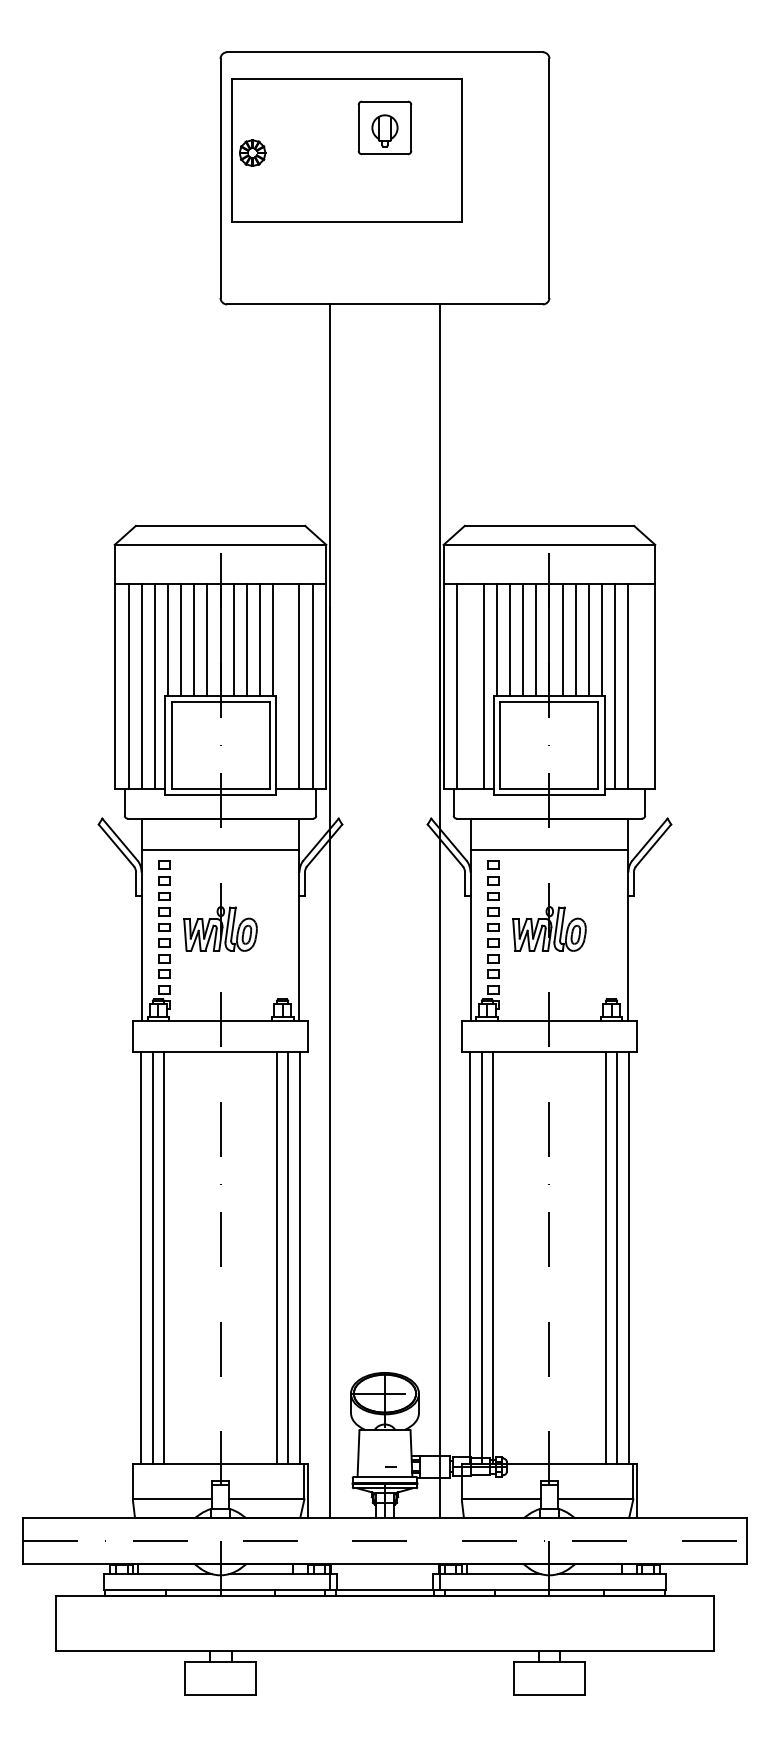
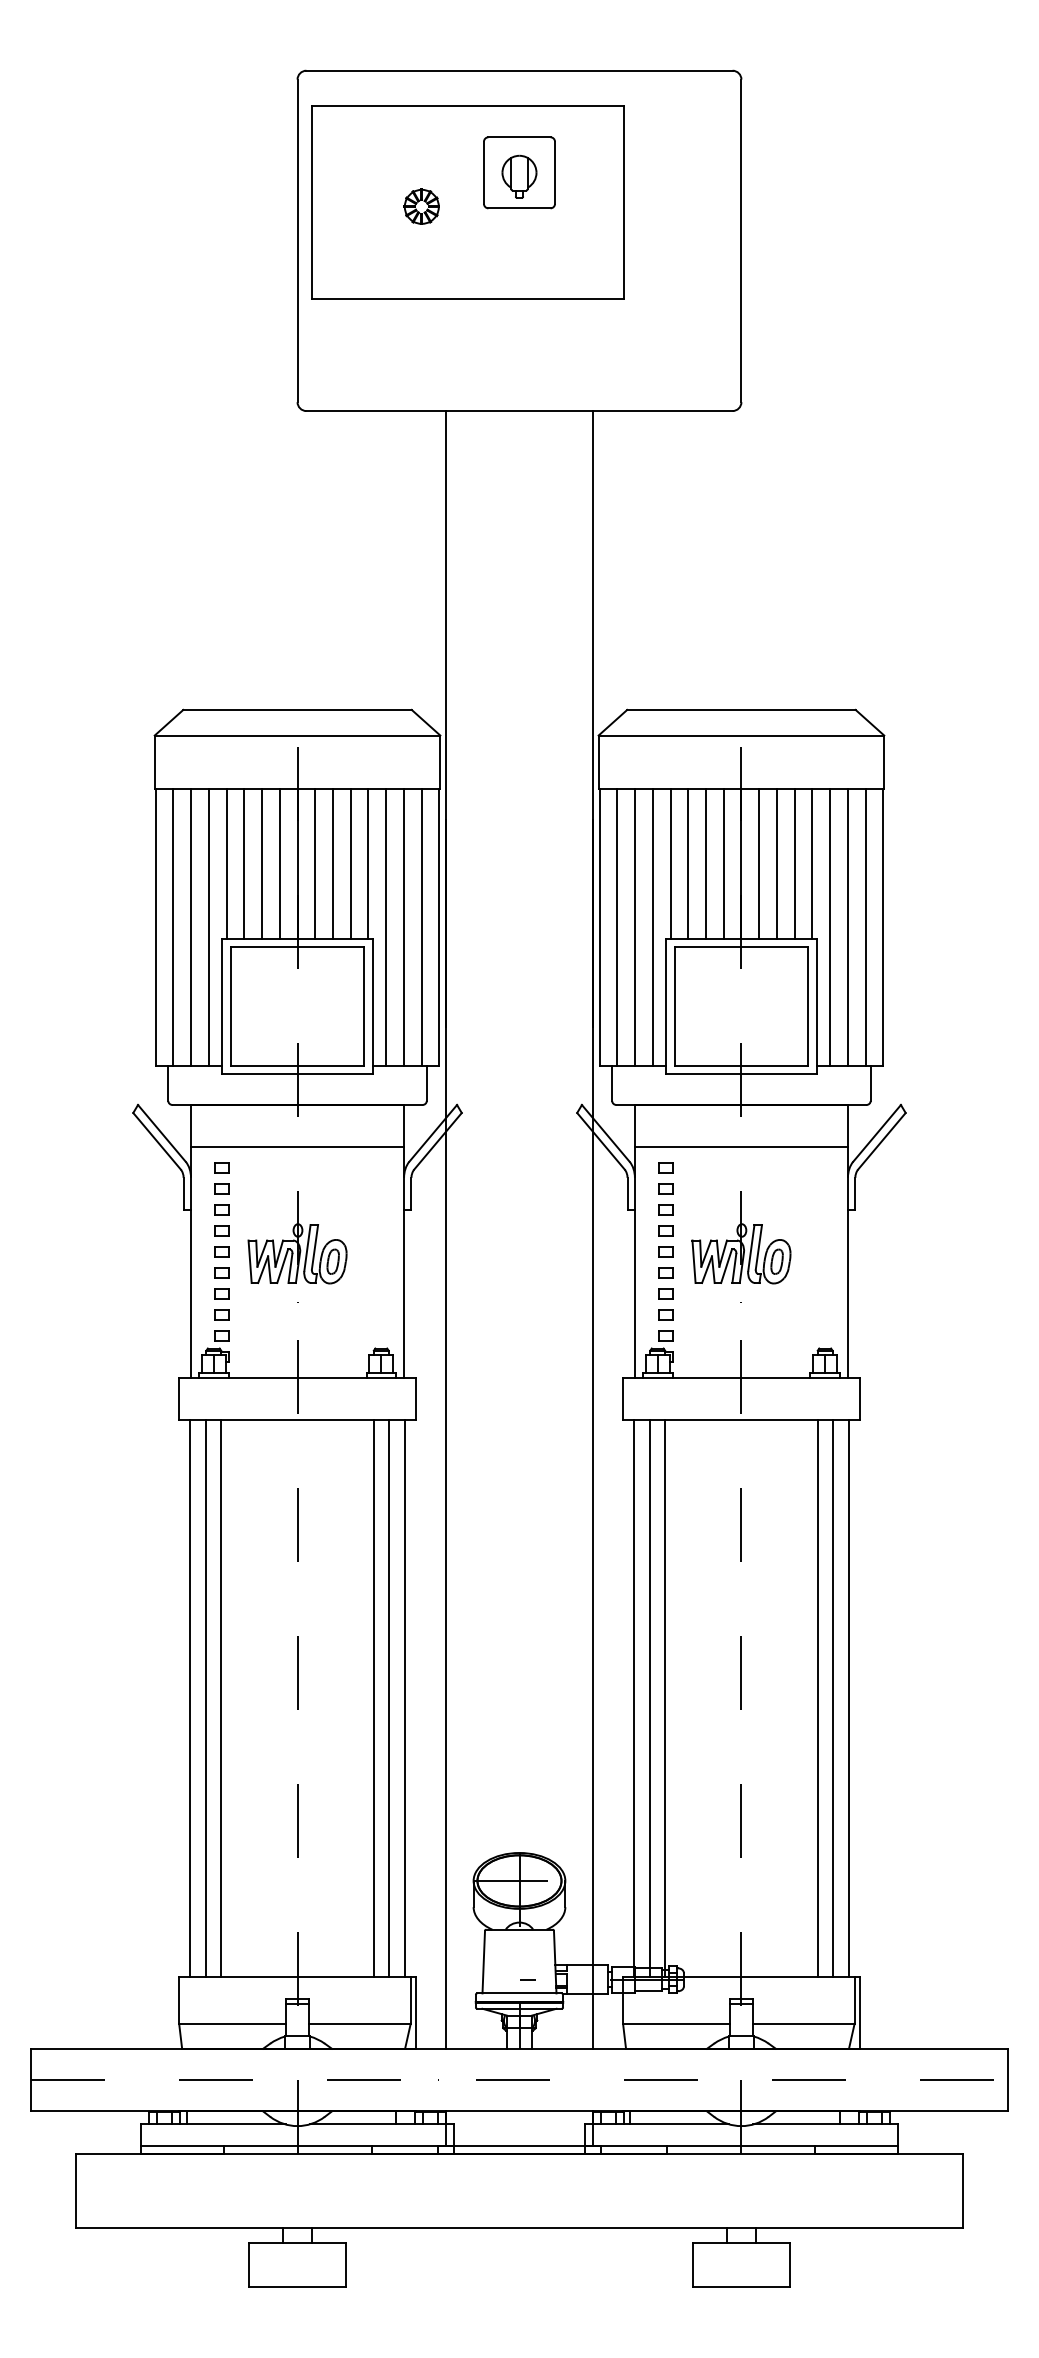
part: (252, 152) -> (421, 206), moved
line: (286, 686) -> (386, 926), added
line: (470, 686) -> (635, 926), added
line: (641, 686) -> (865, 926), added

